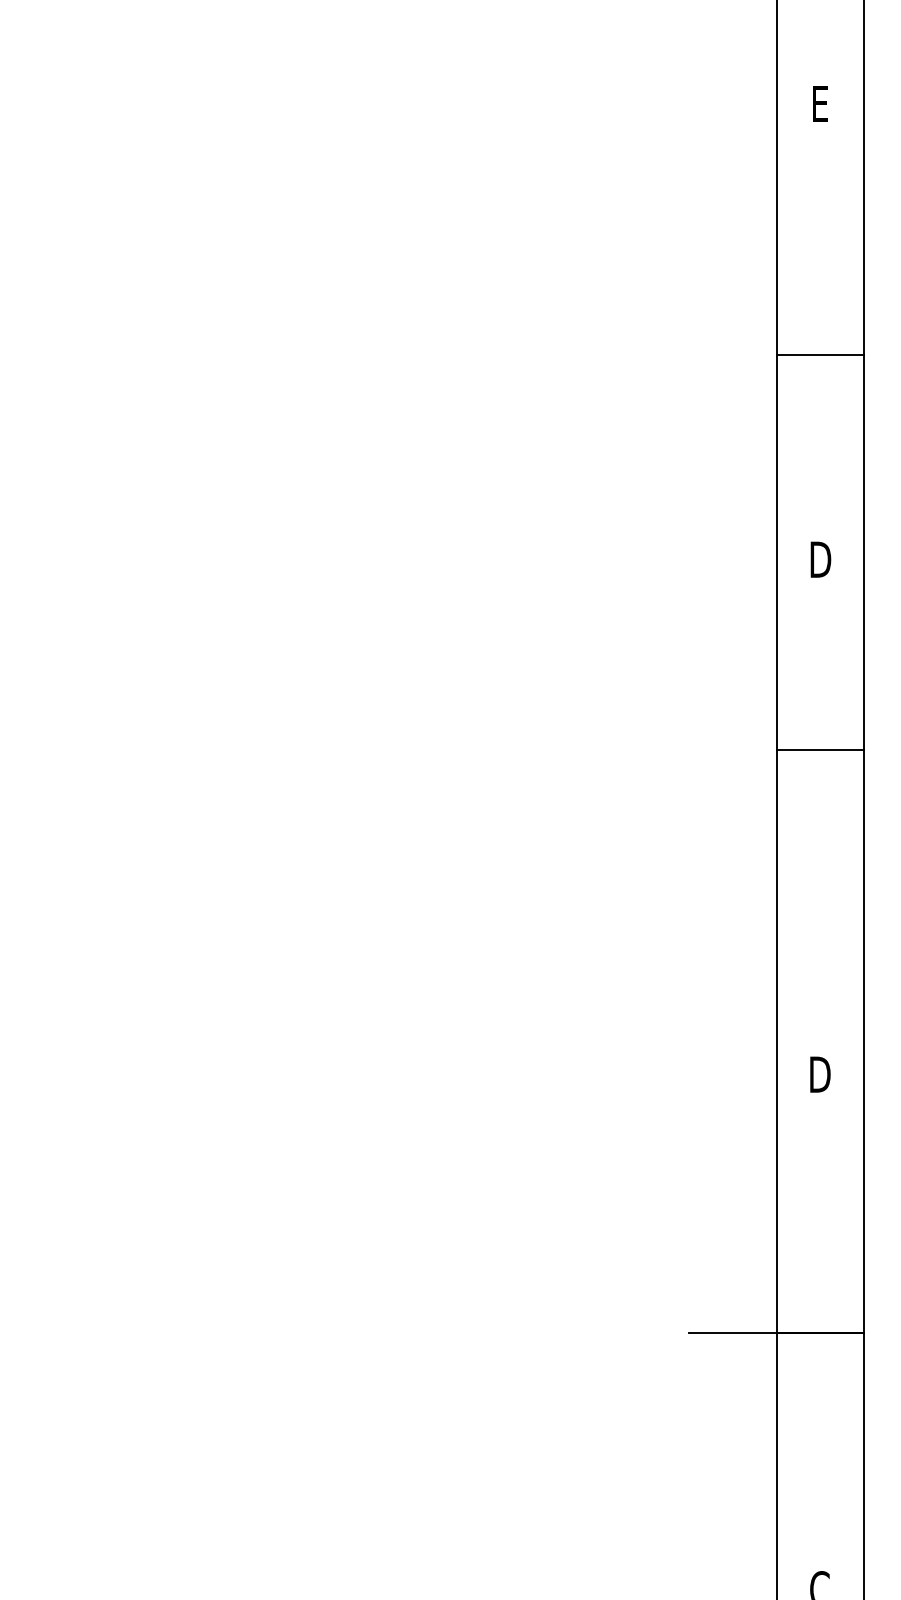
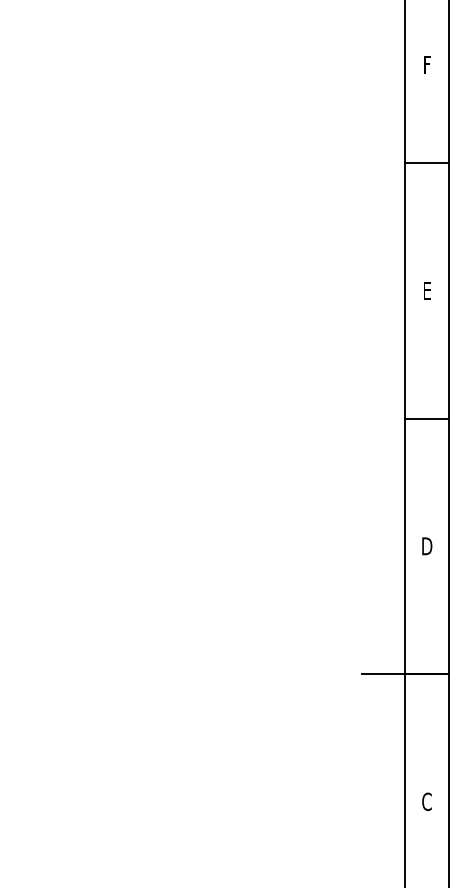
text: (818, 103) -> (426, 64), E -> F
line: (818, 355) -> (426, 163), moved
text: (820, 559) -> (427, 290), D -> E
line: (818, 748) -> (426, 418), moved

